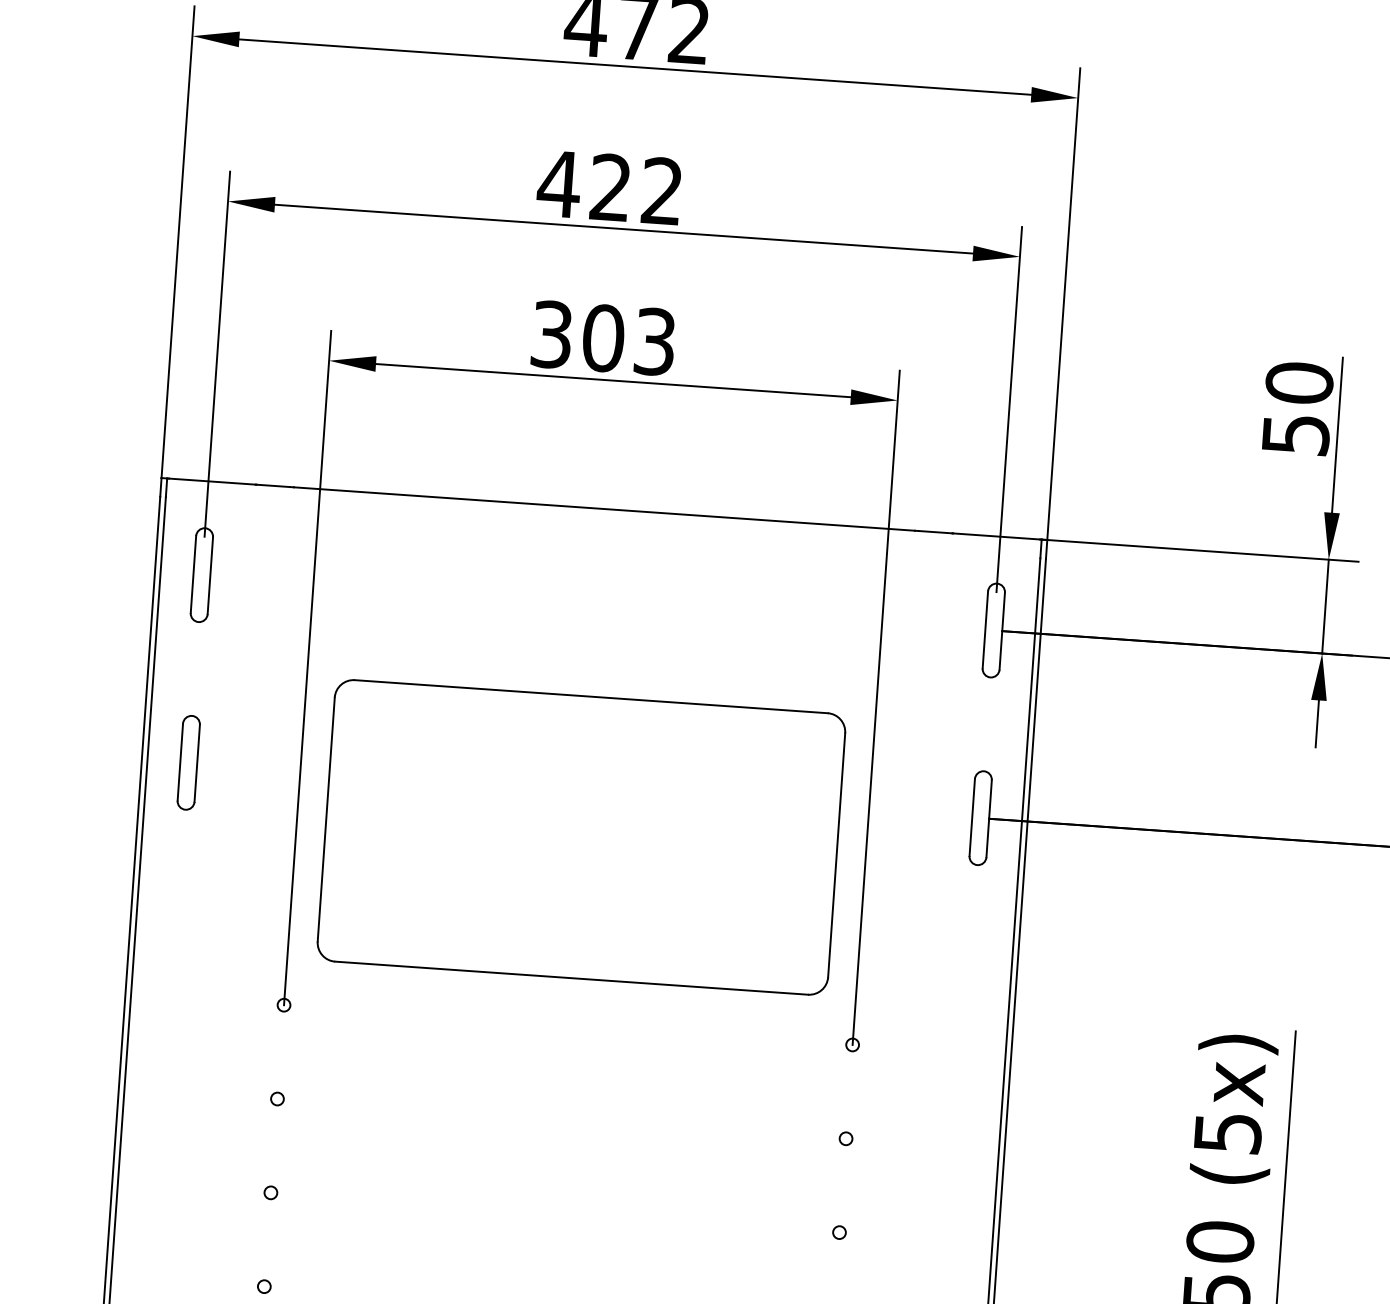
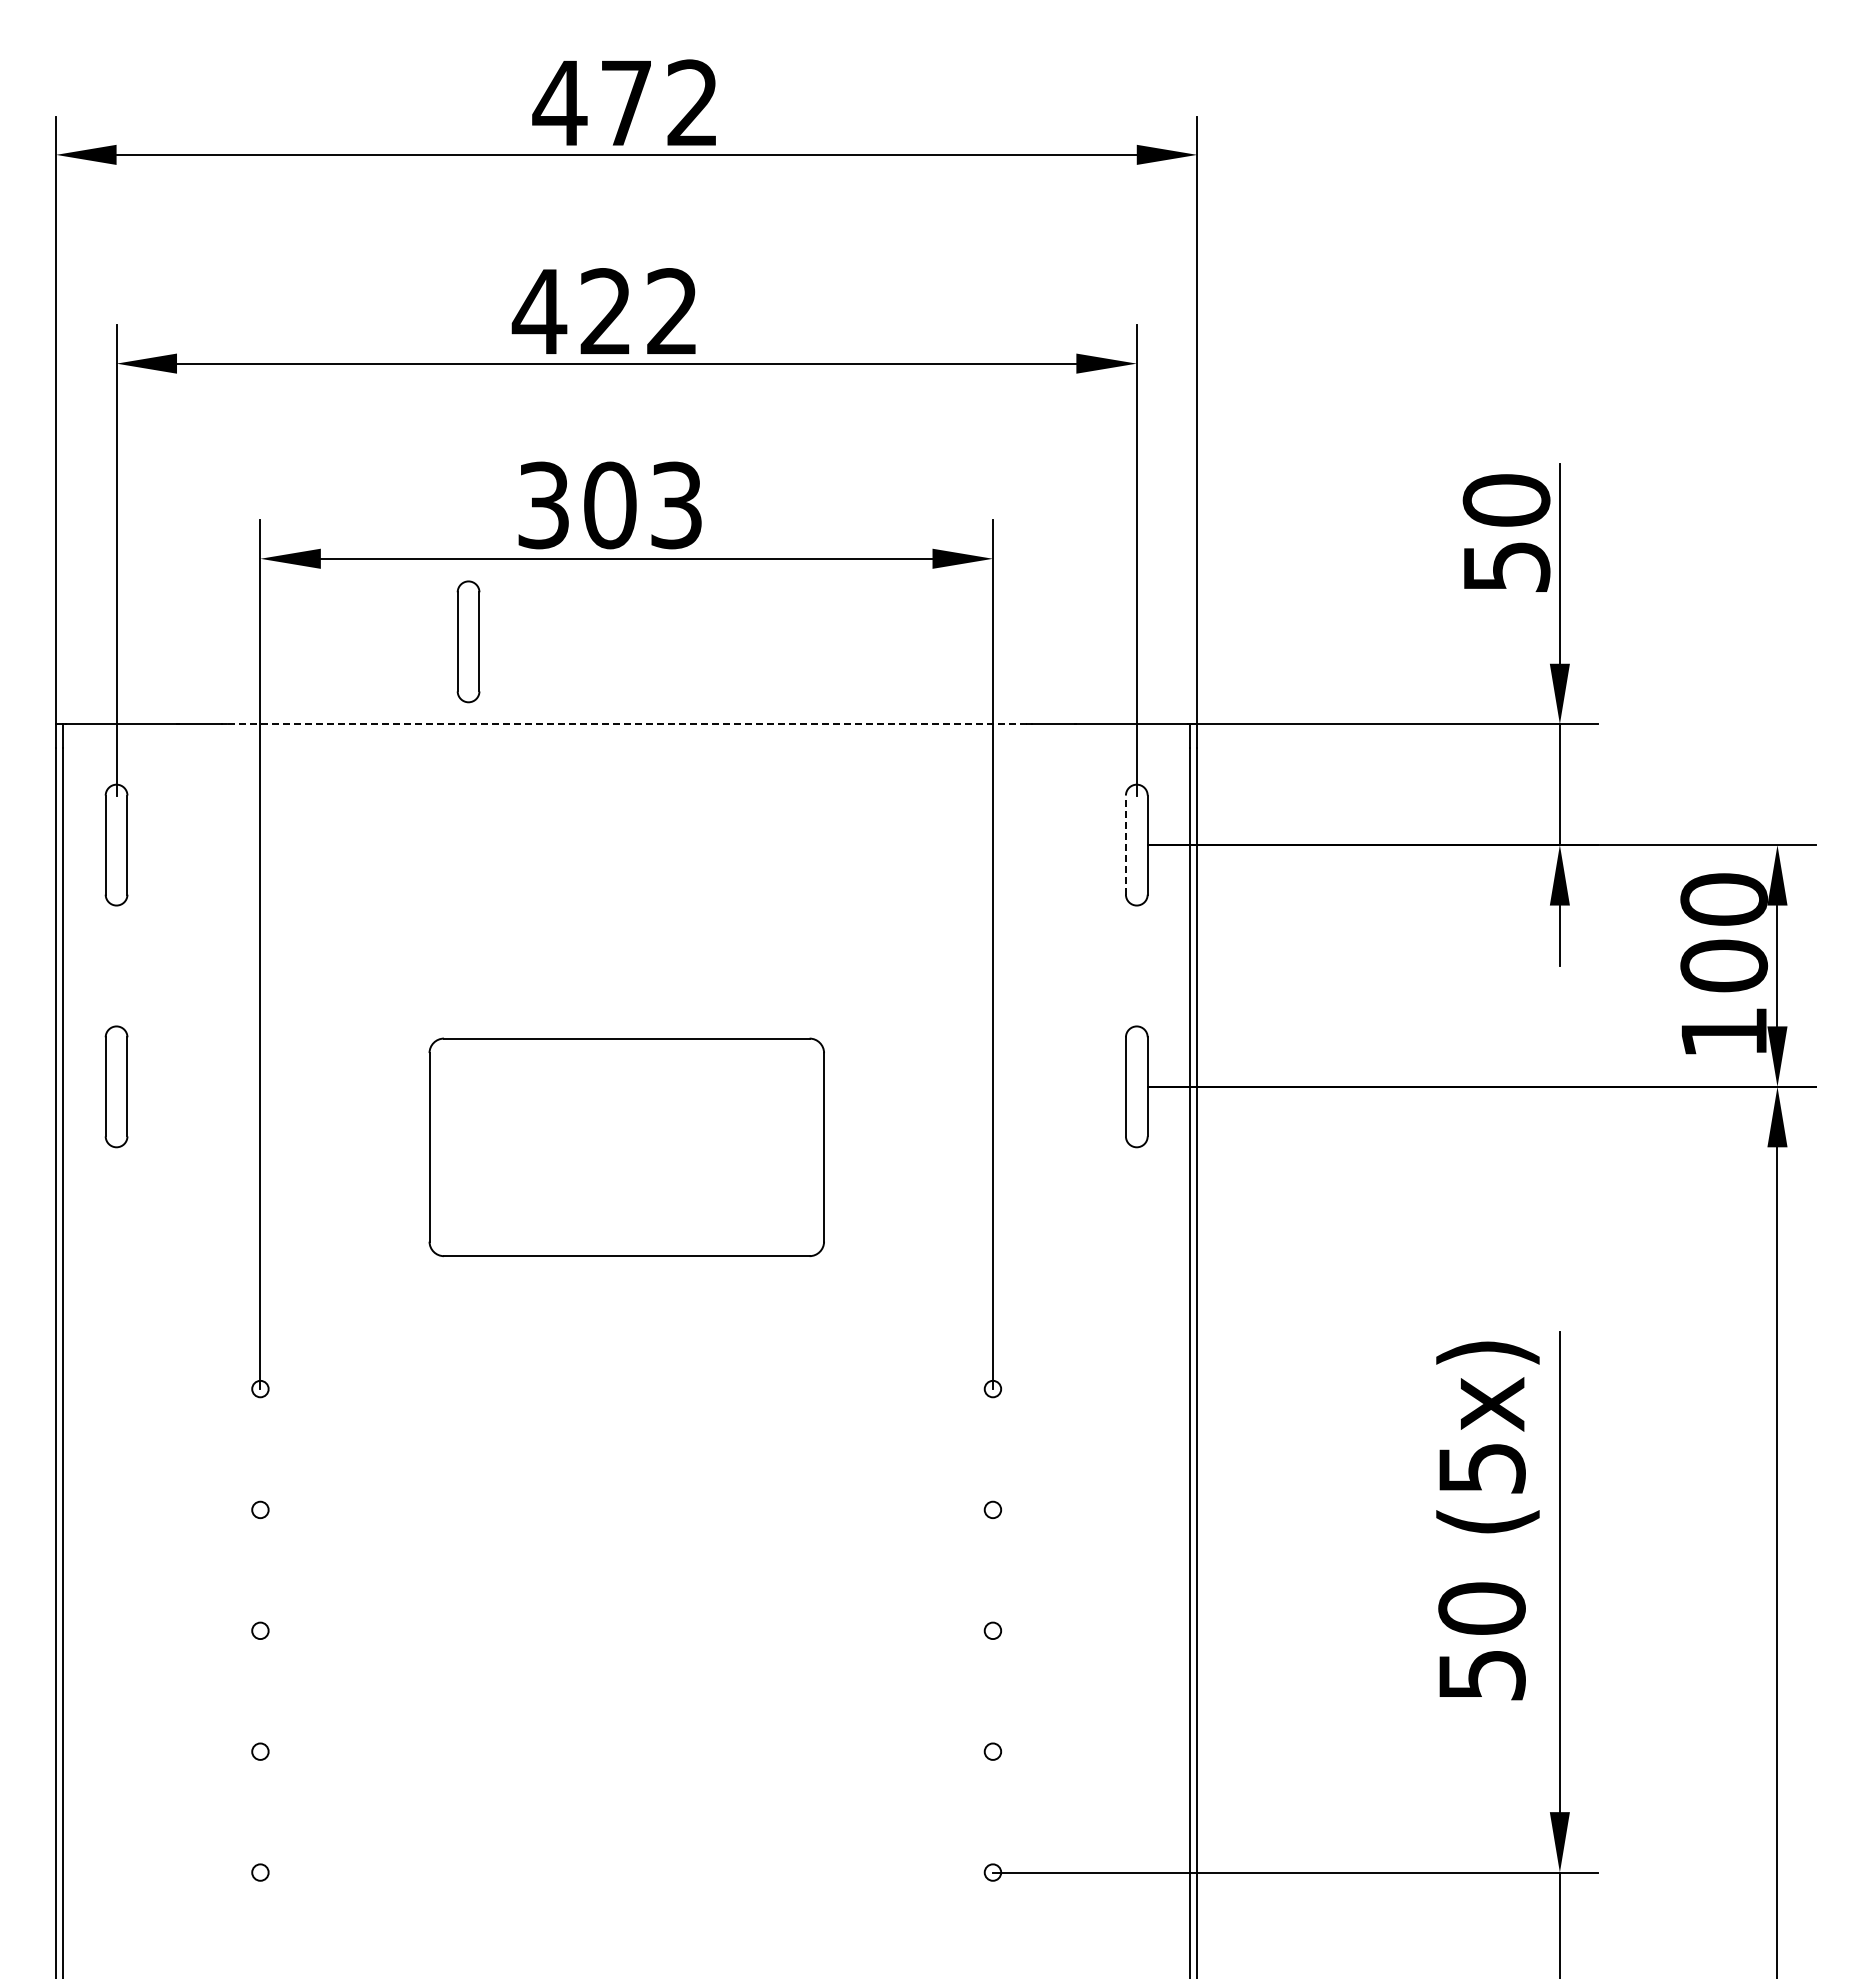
part: (486, 436) -> (468, 641), added
line: (604, 509) -> (626, 724), solid -> dashed
line: (985, 630) -> (1125, 845), solid -> dashed
part: (581, 837) -> (626, 1147), size x0.6

